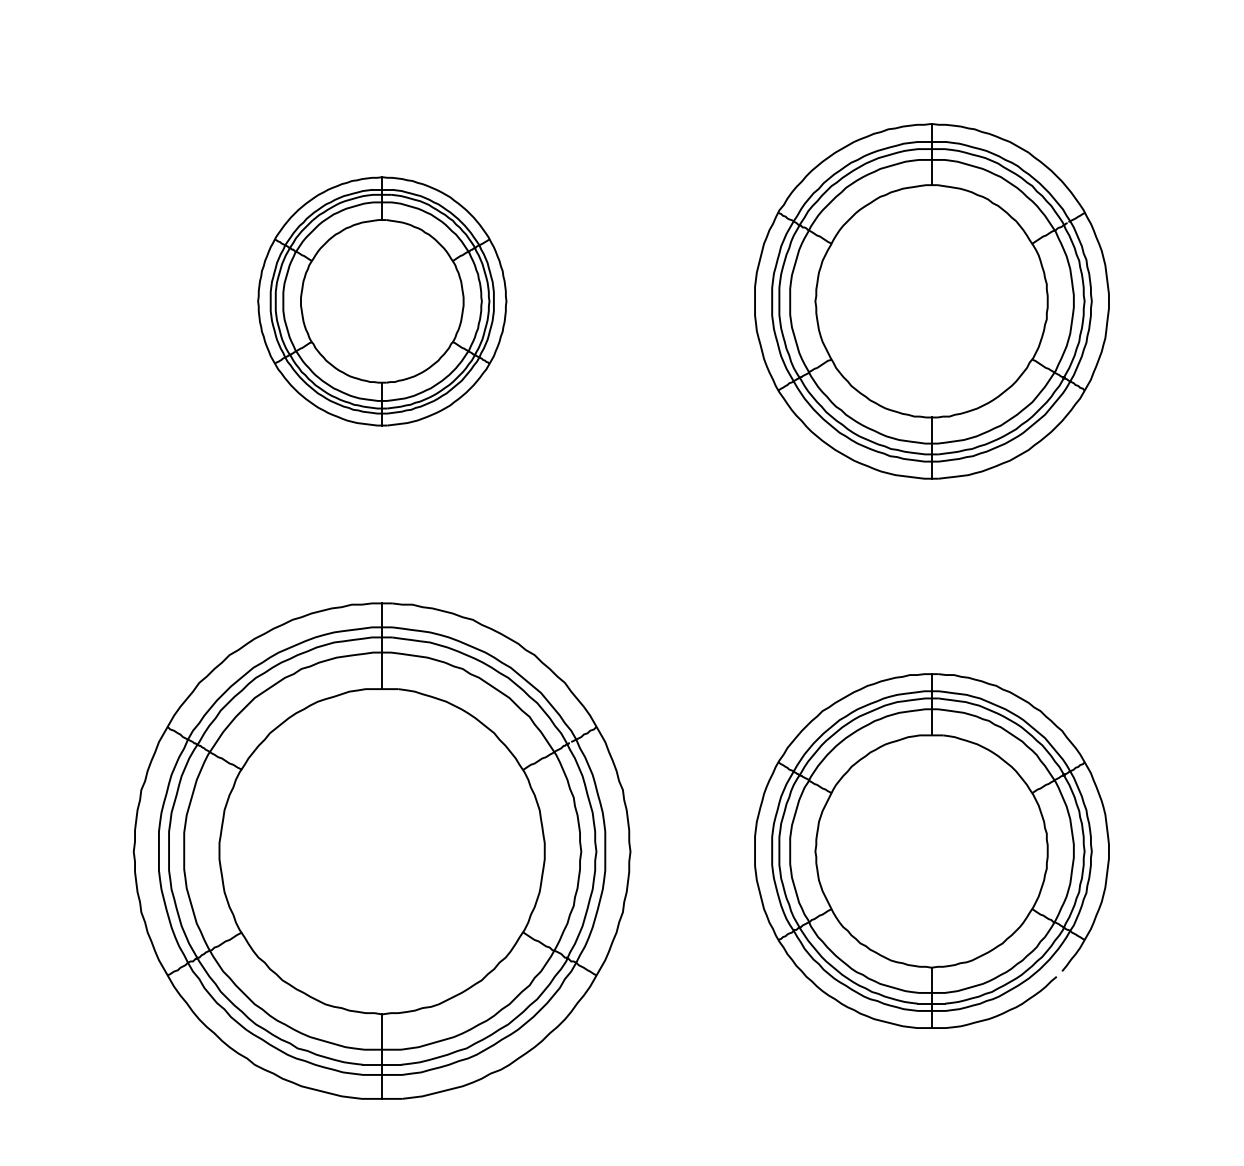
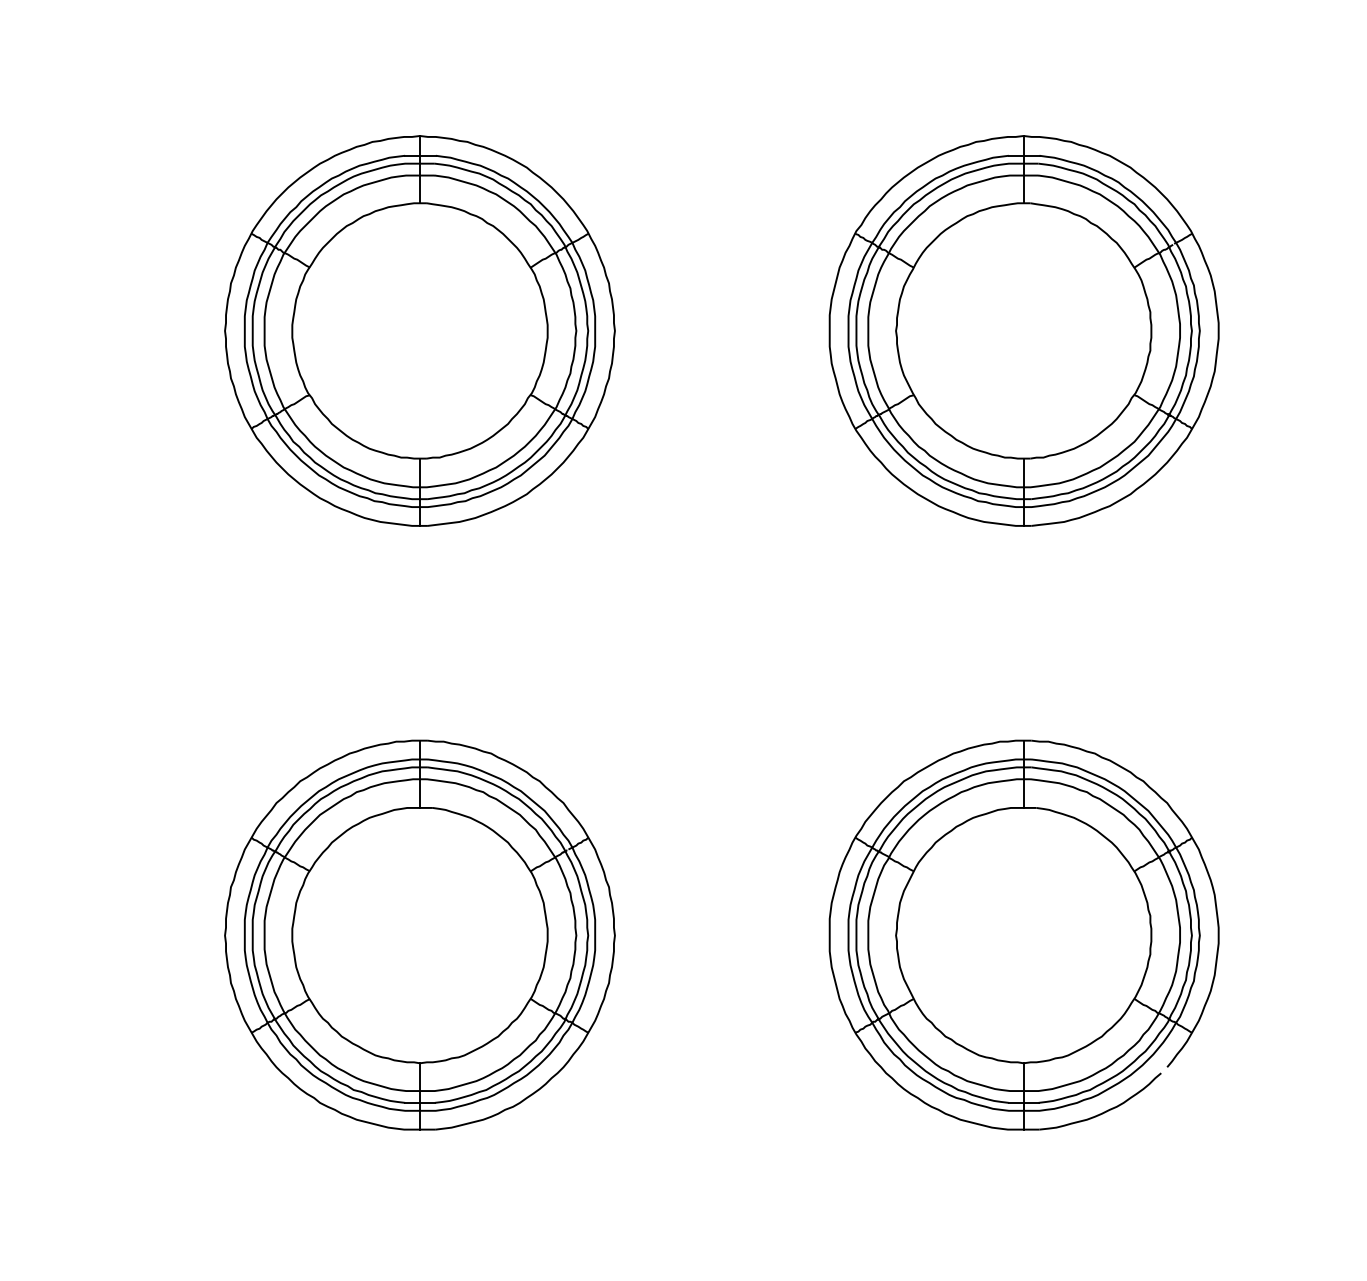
part: (382, 301) -> (420, 331), size x1.43
part: (382, 850) -> (420, 934), size x0.71

